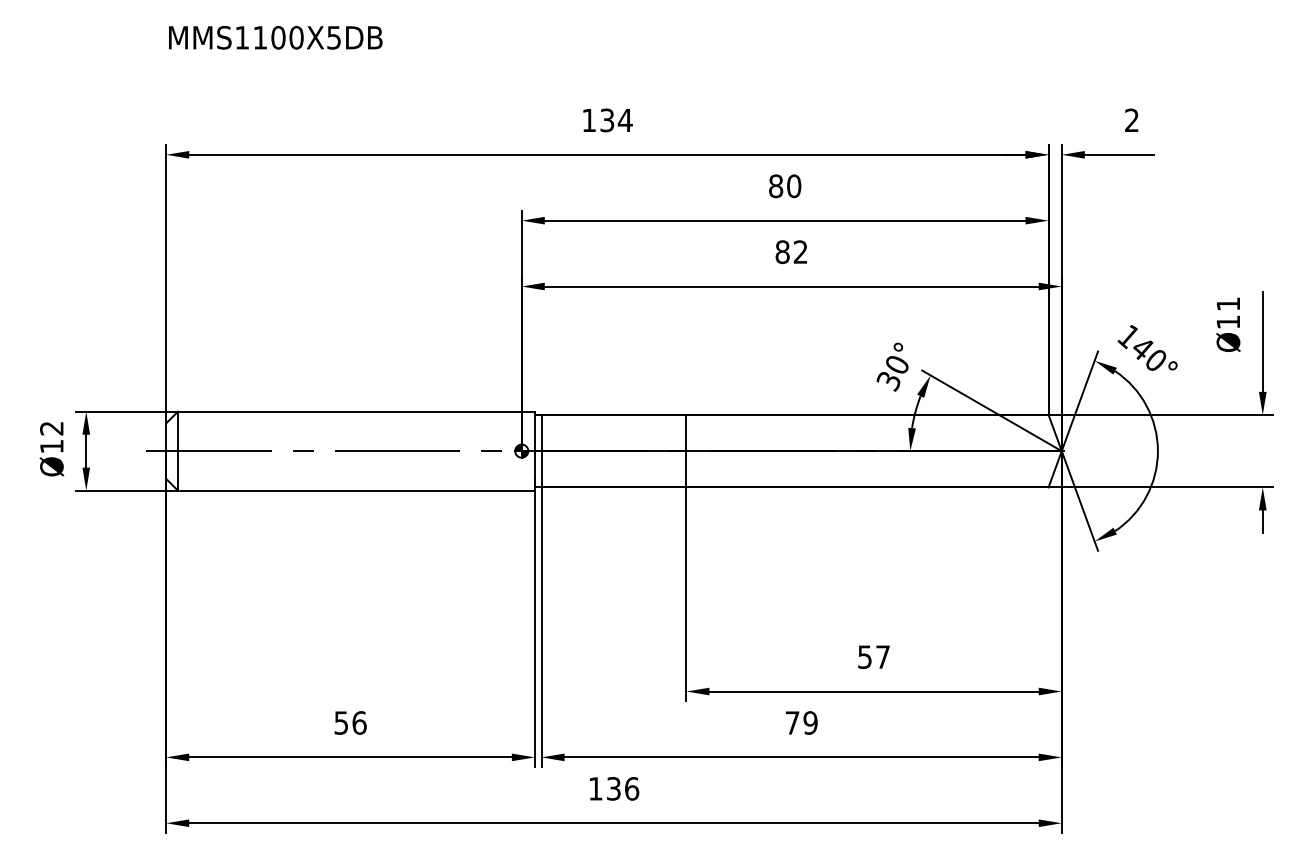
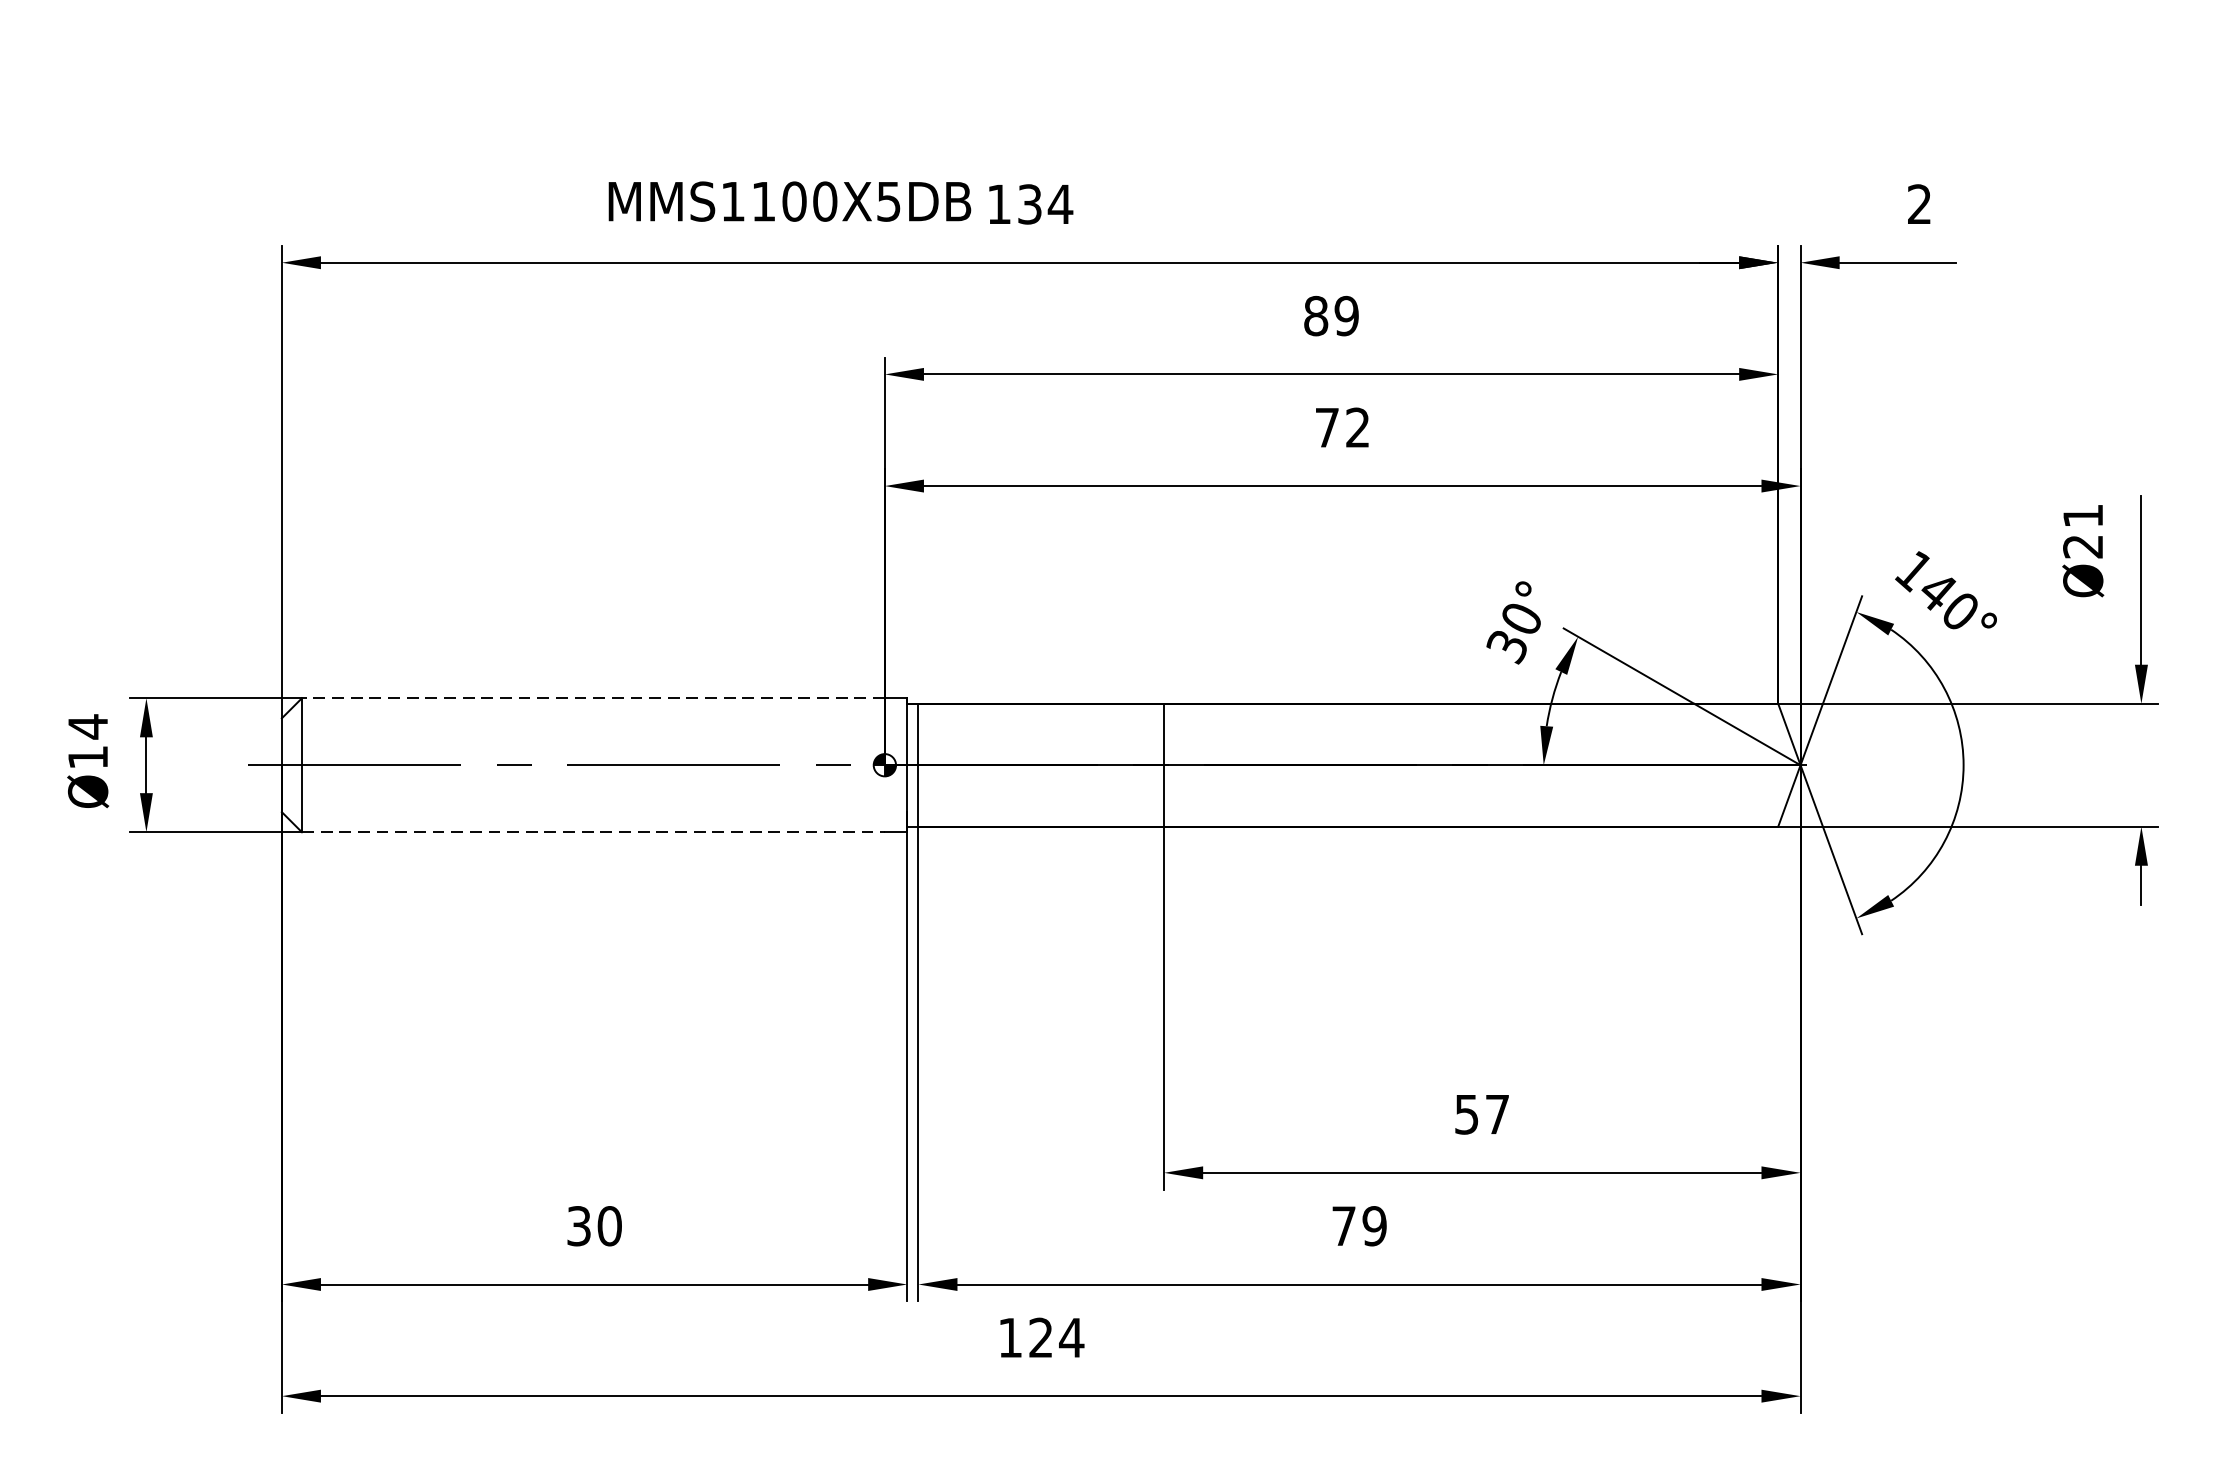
text: (275, 37) -> (789, 201), moved
text: (794, 186) -> (1347, 316), 80 -> 89
text: (782, 252) -> (1327, 428), 82 -> 72
text: (1227, 322) -> (2081, 547), Ø11 -> Ø21
line: (349, 411) -> (592, 697), solid -> dashed
text: (51, 428) -> (87, 726), Ø12 -> Ø14
line: (349, 490) -> (592, 831), solid -> dashed
text: (350, 722) -> (594, 1225), 56 -> 30
text: (623, 788) -> (1057, 1337), 136 -> 124

